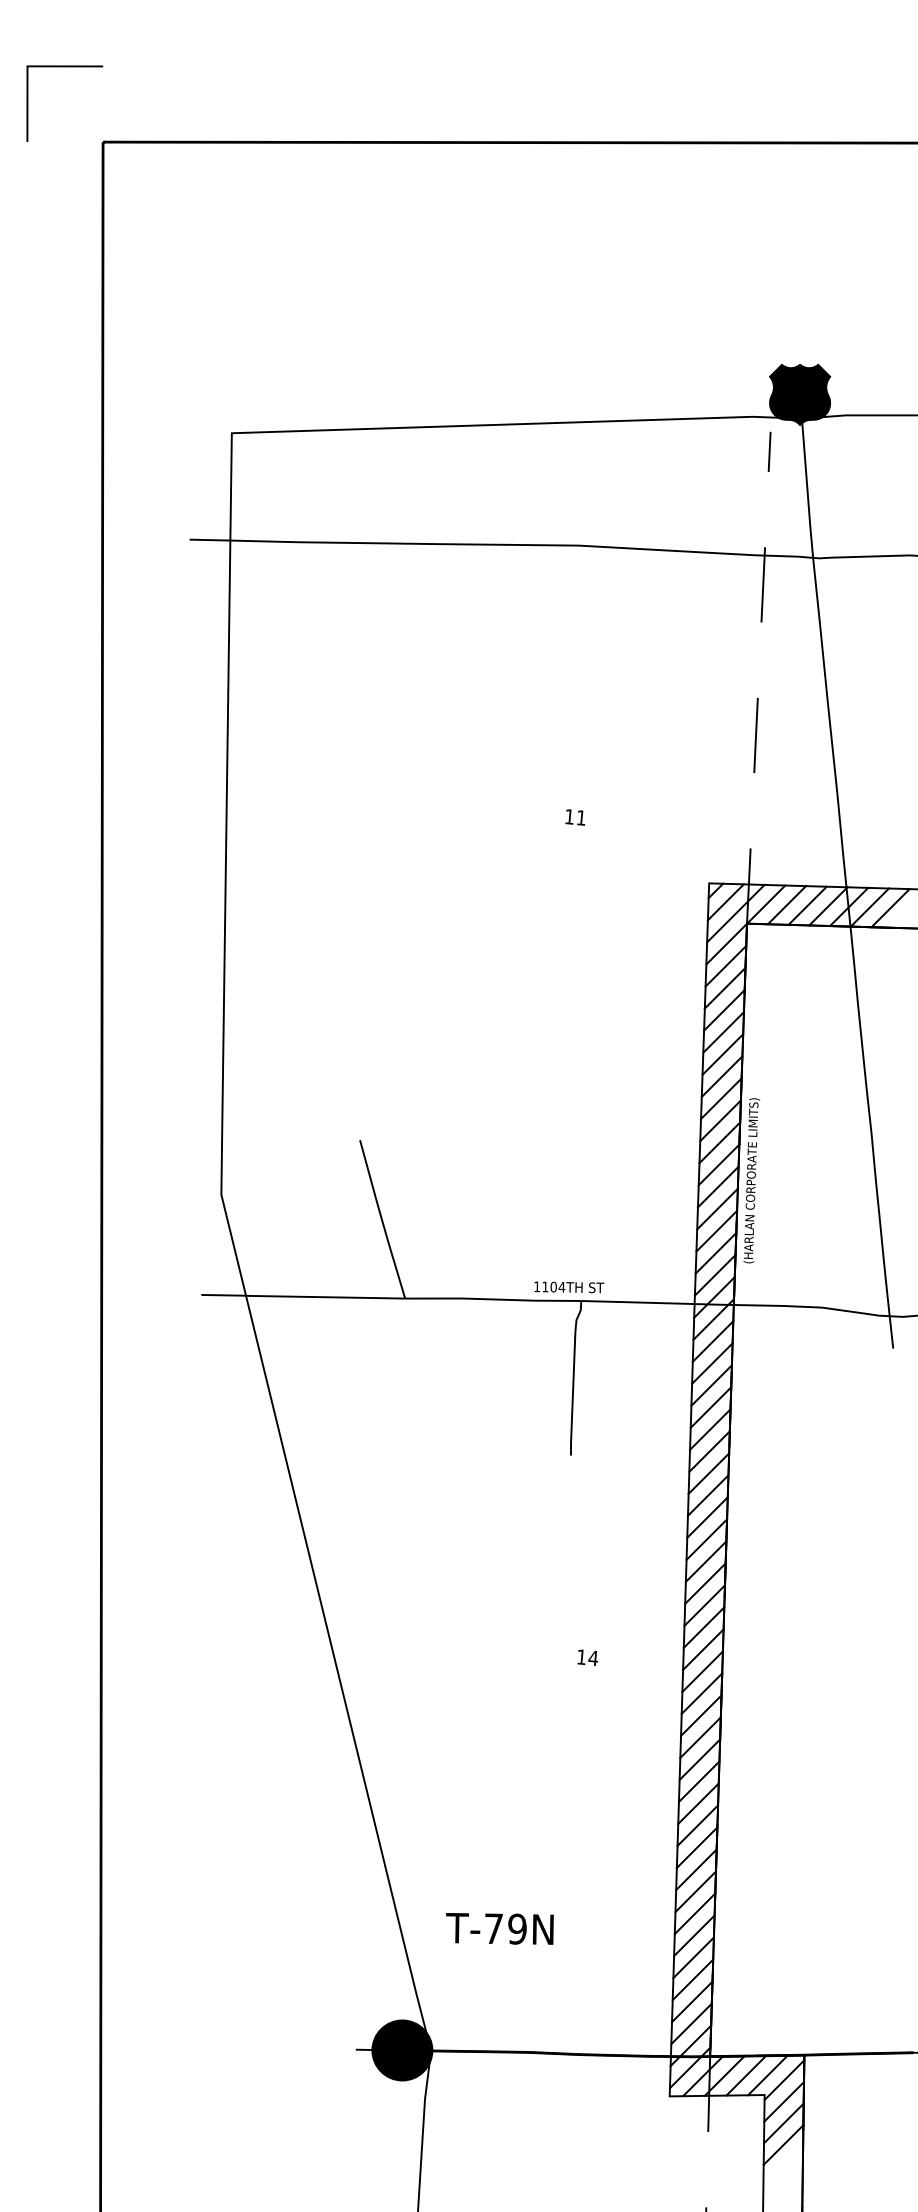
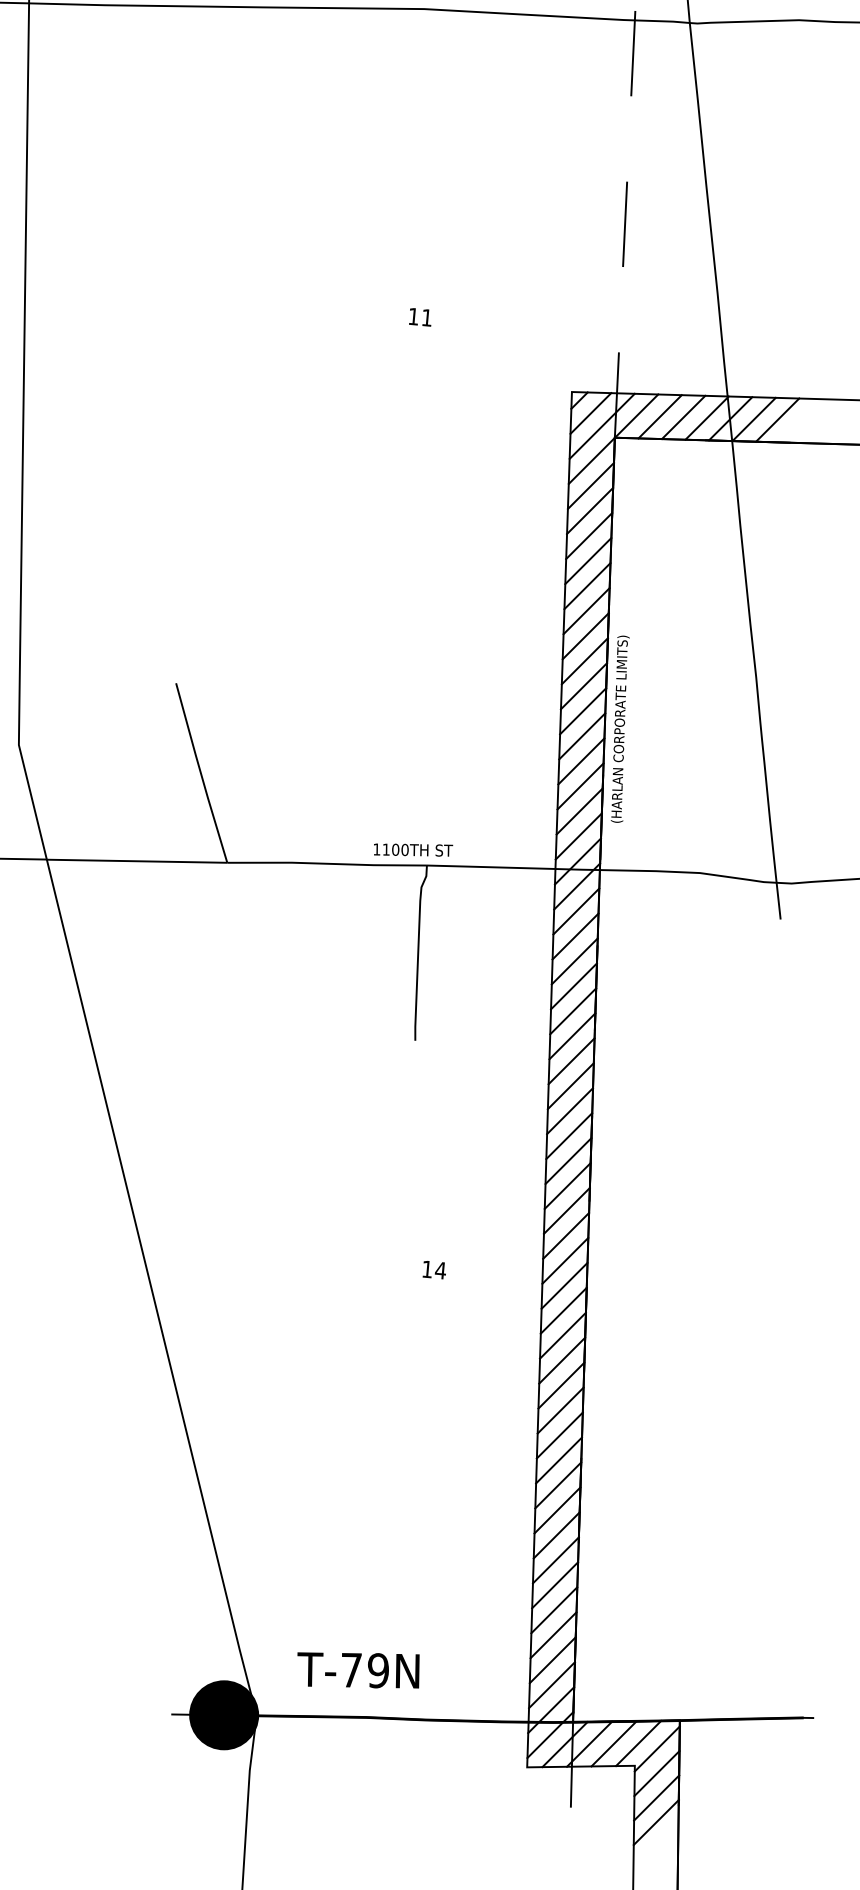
text: (561, 1286) -> (404, 849), 1104TH -> 1100TH
text: (499, 1928) -> (358, 1669), moved

